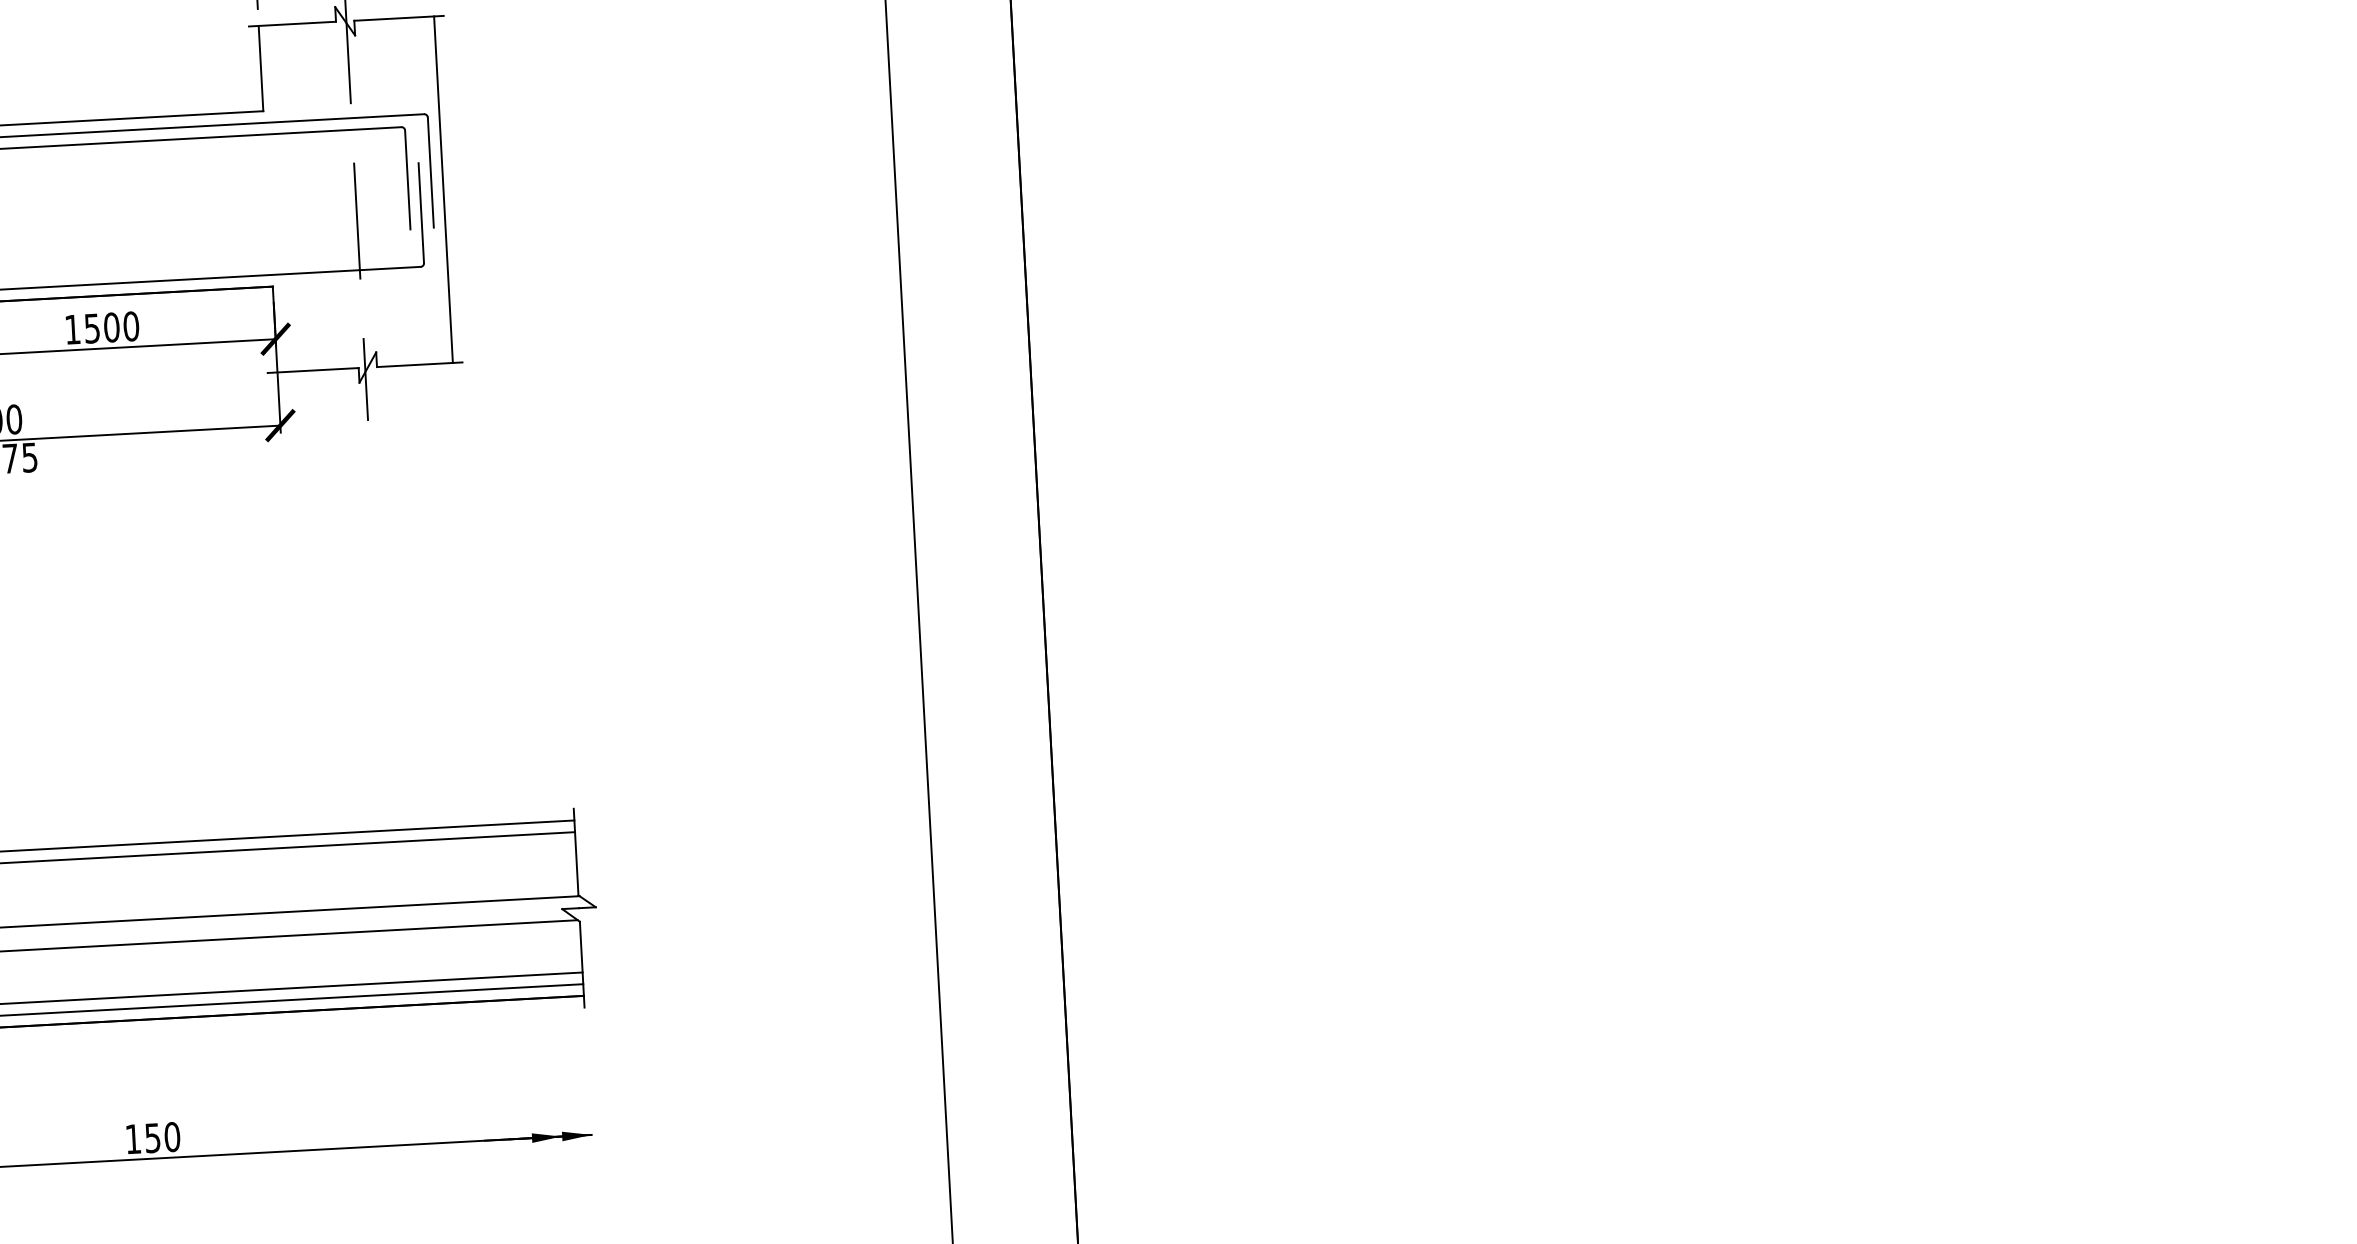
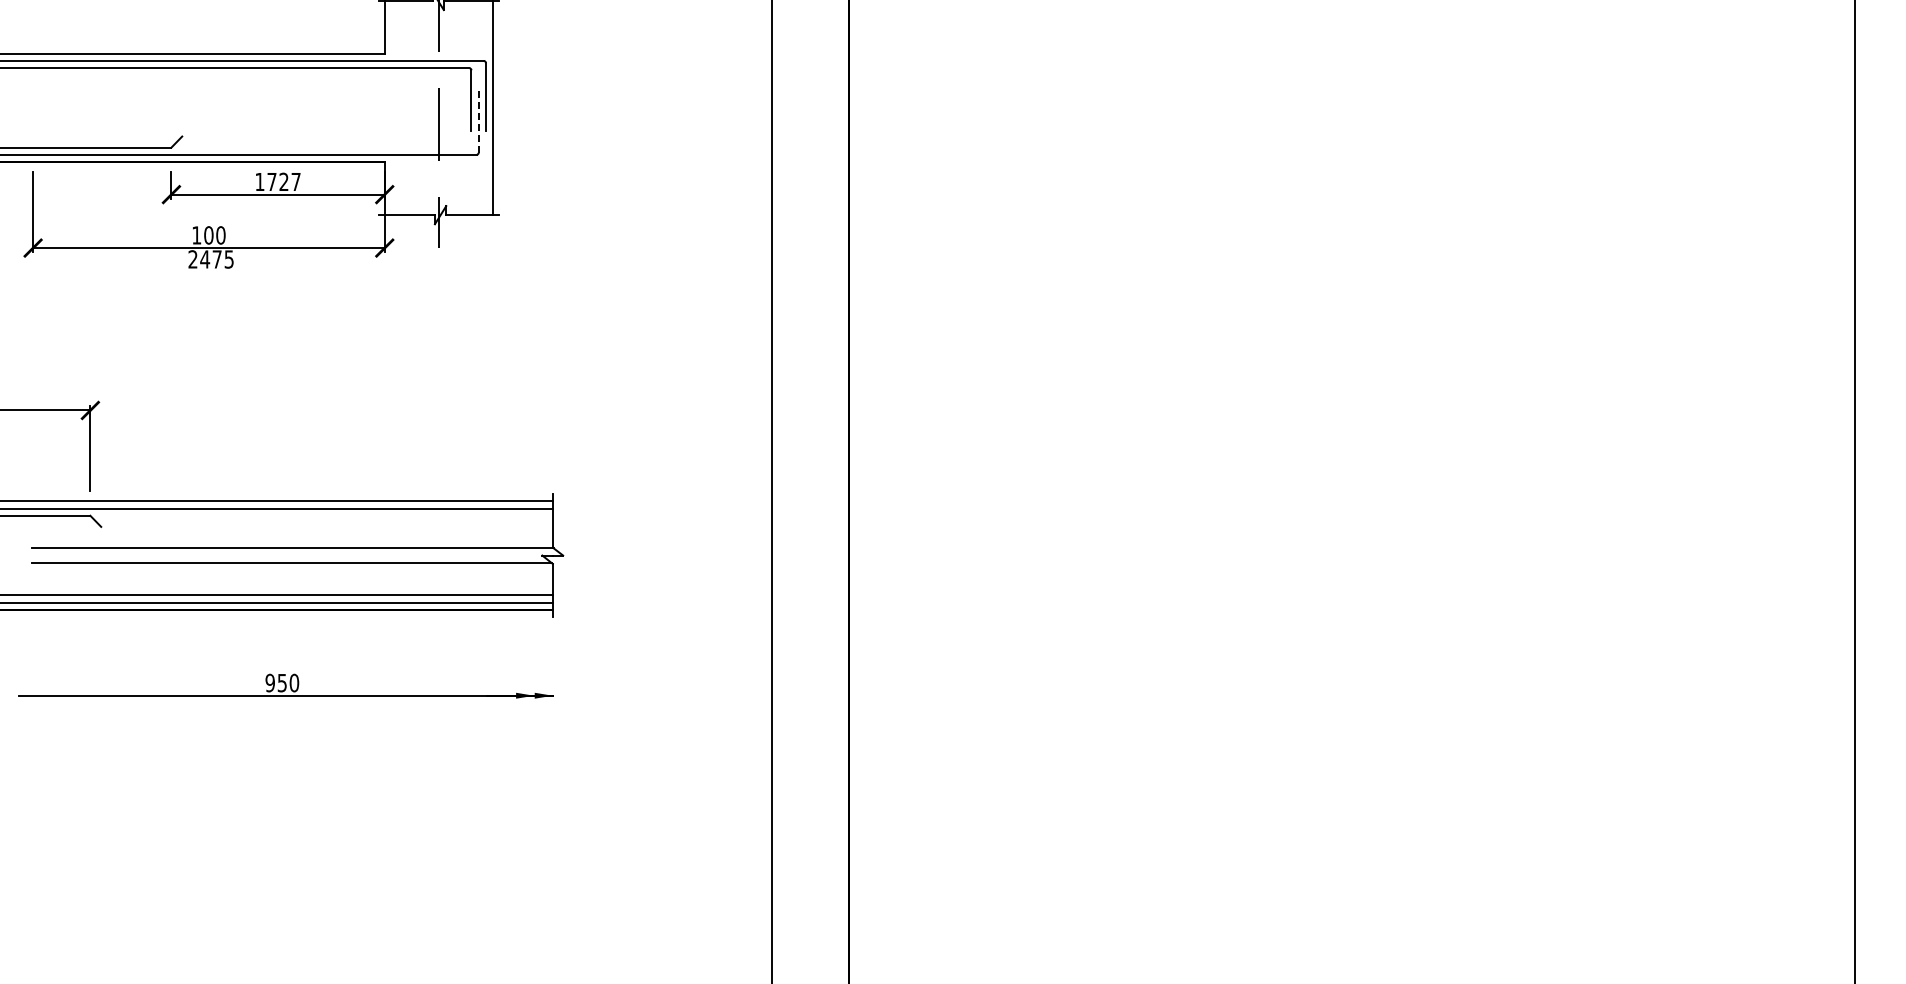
line: (420, 212) -> (478, 121), solid -> dashed
text: (110, 326) -> (283, 181), 1500 -> 1727
text: (132, 1138) -> (269, 682), 150 -> 950

